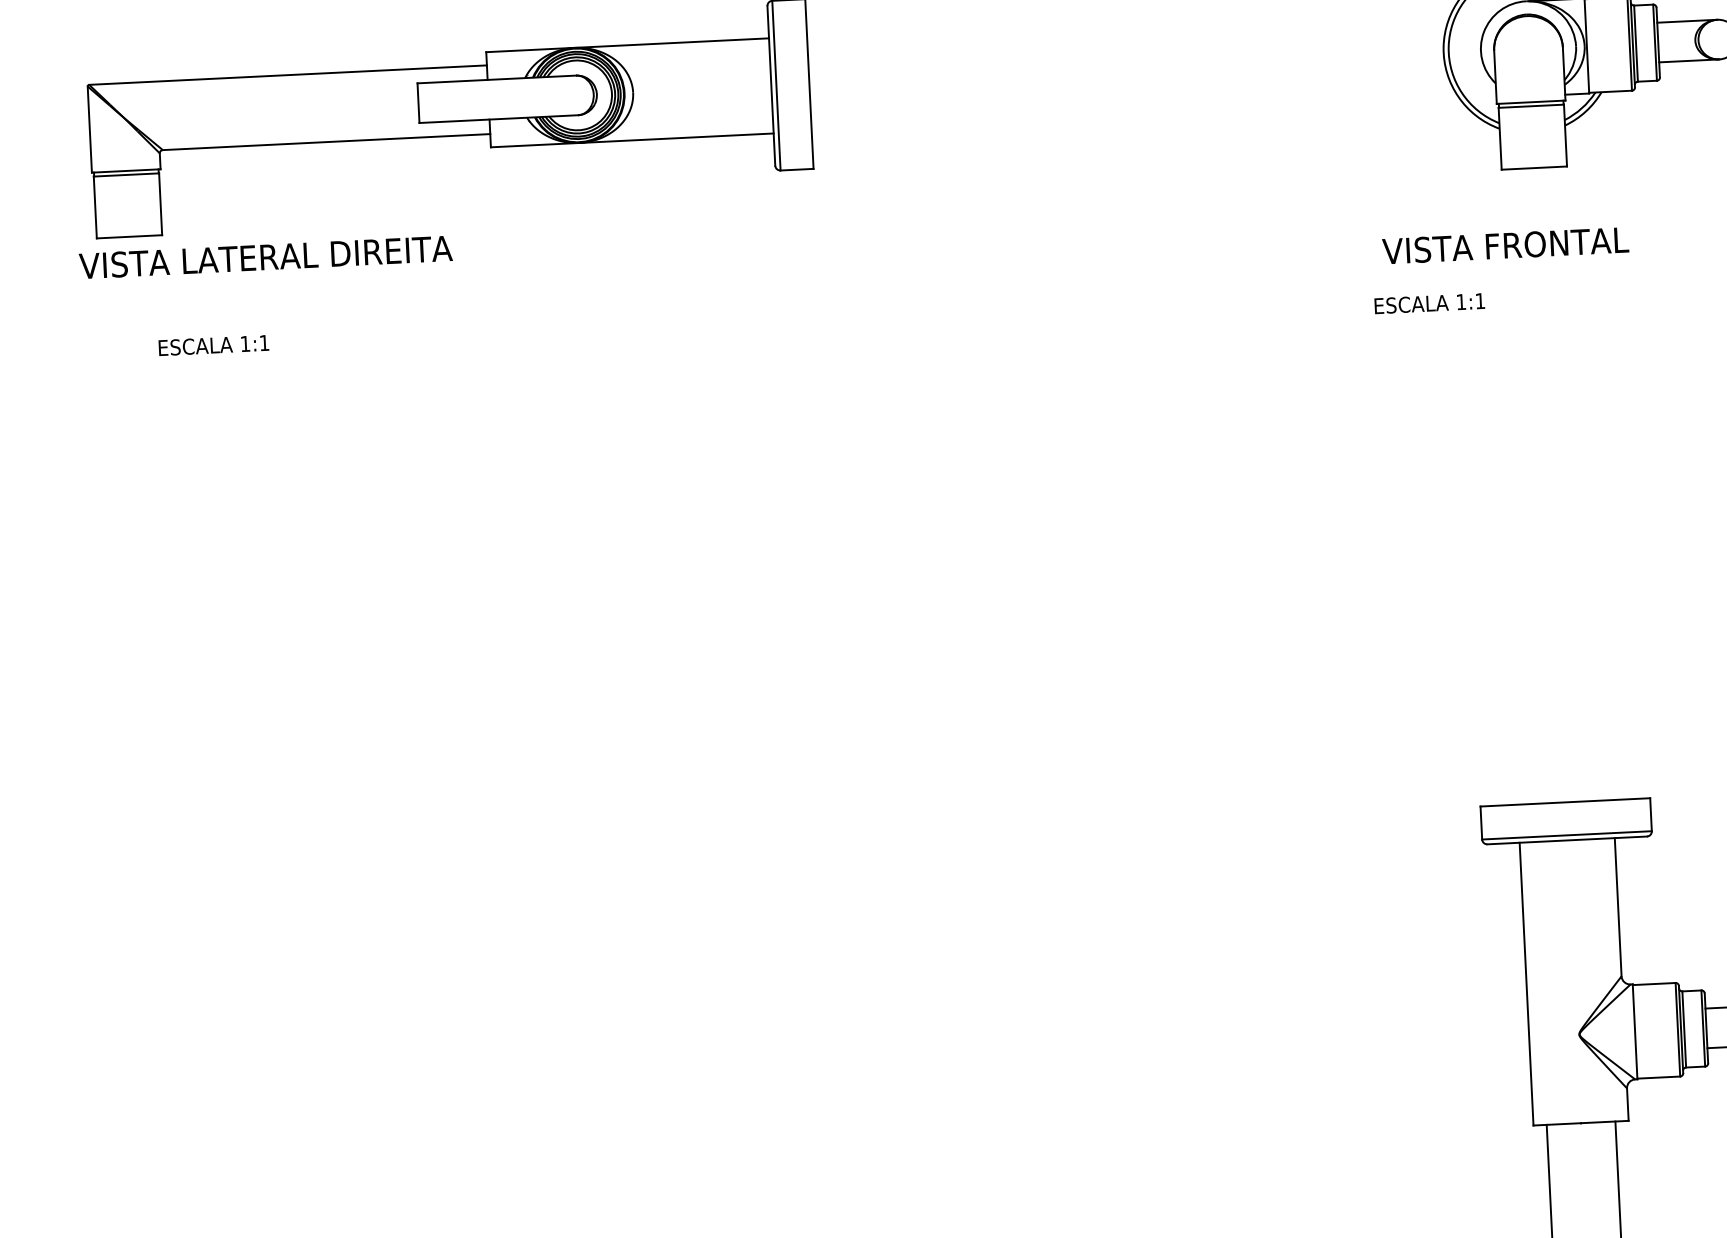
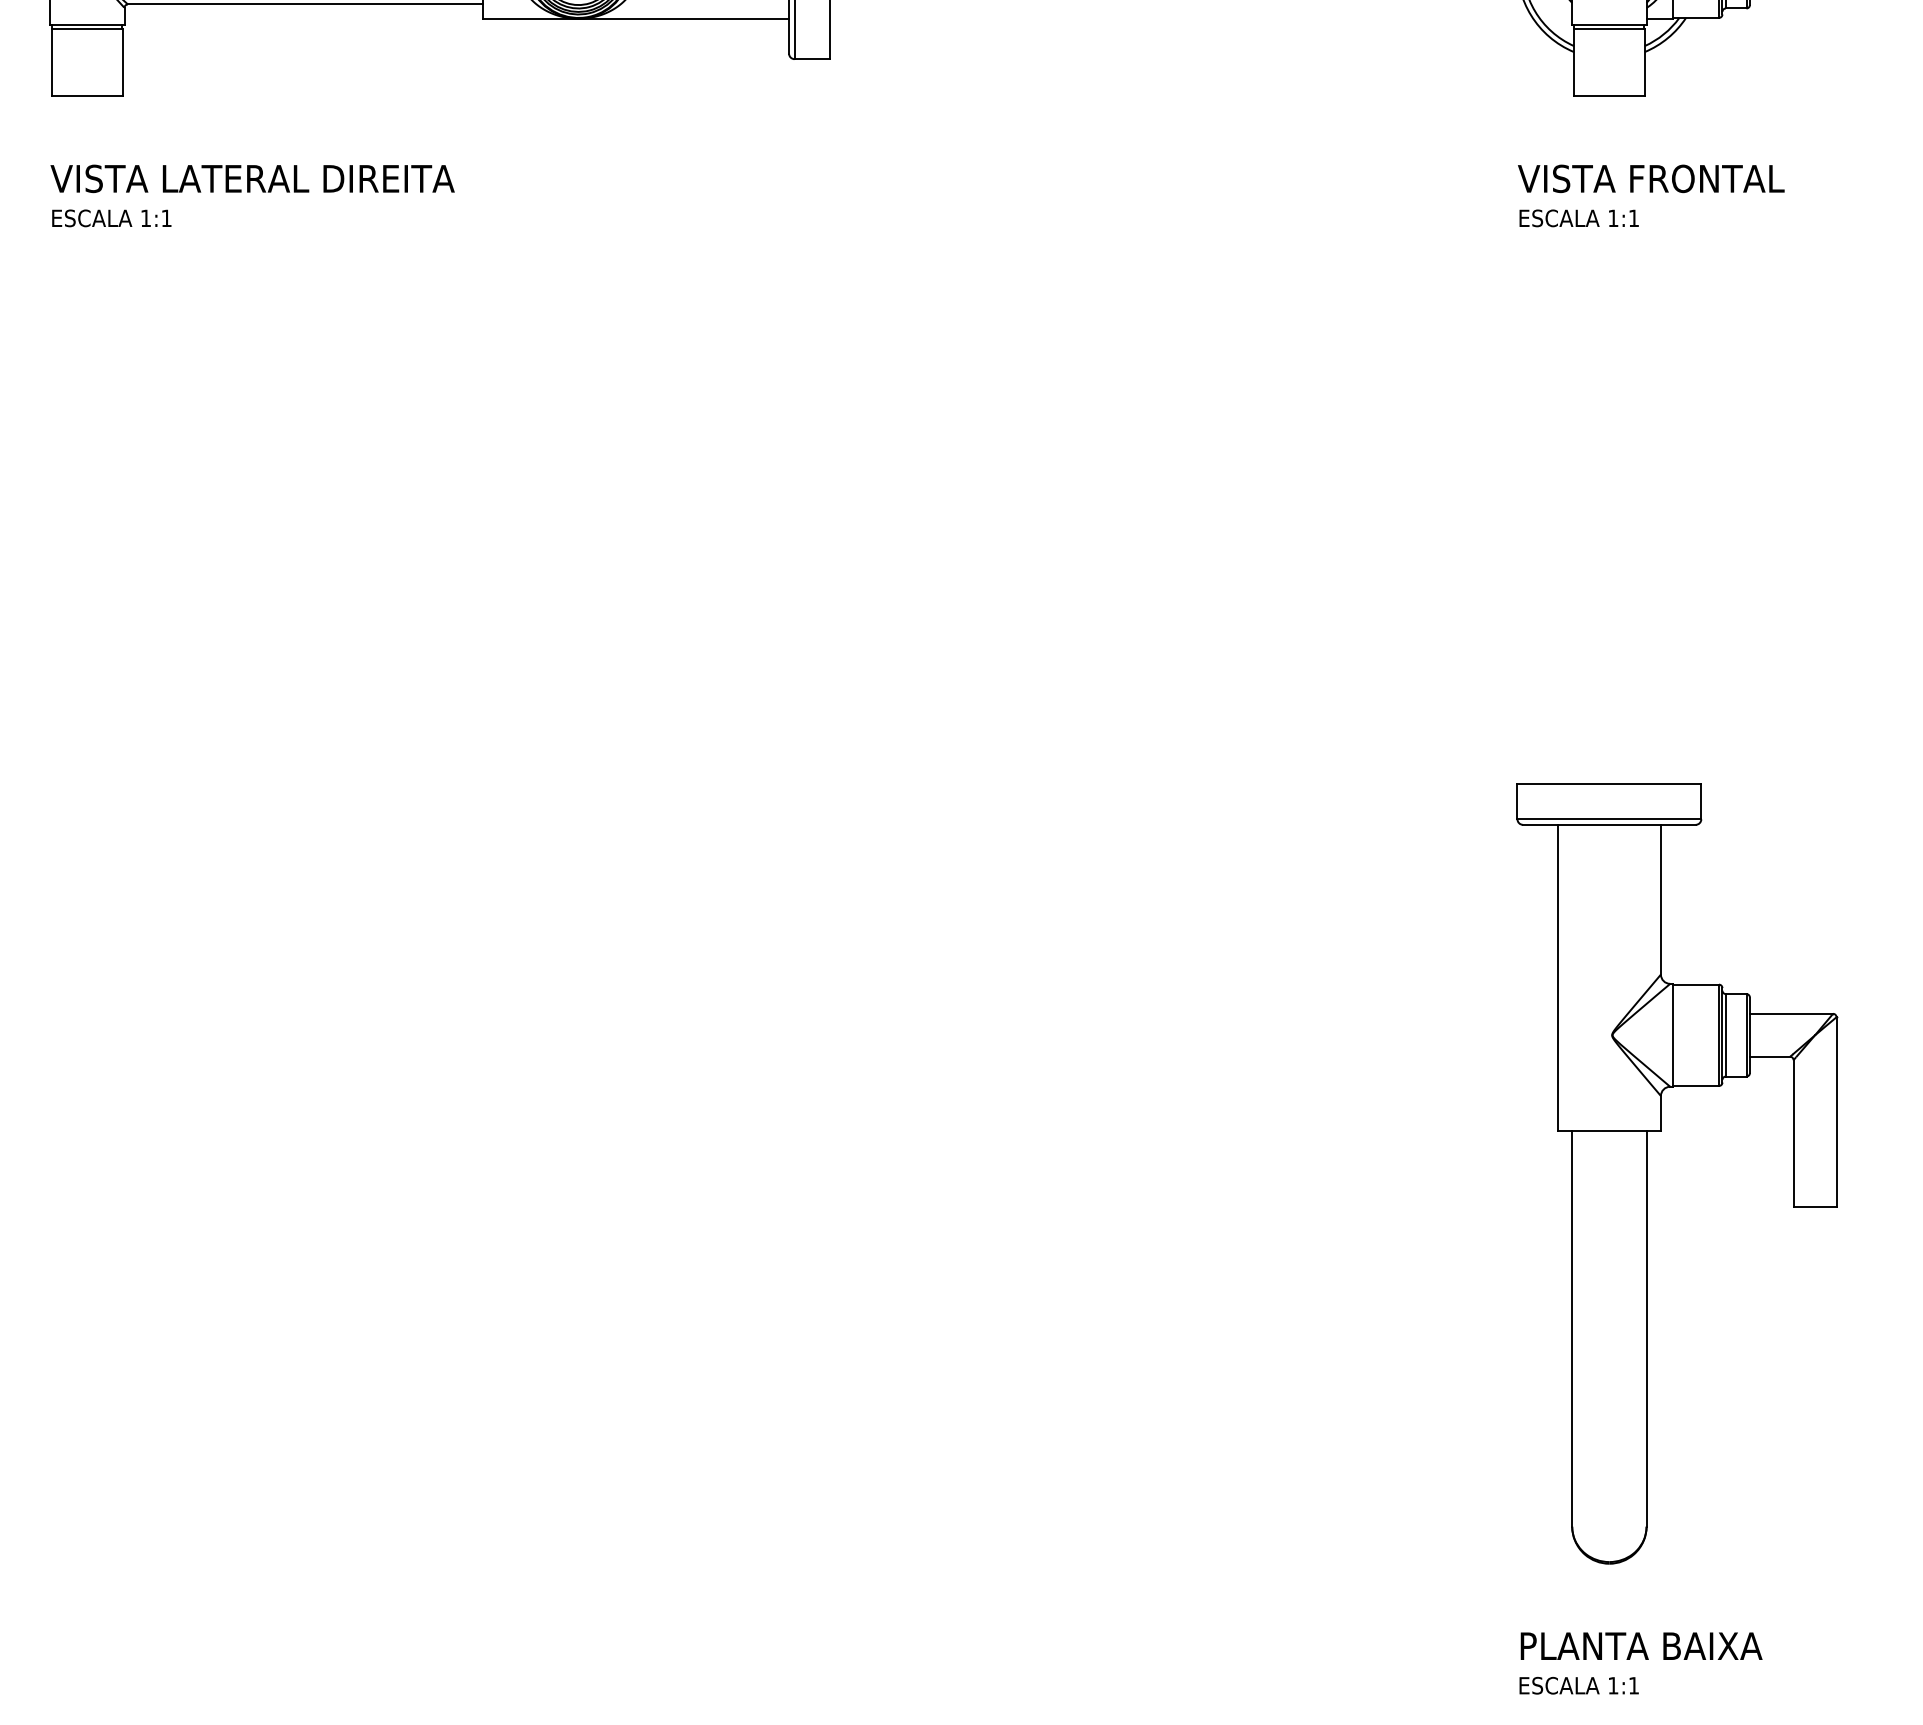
text: (1505, 245) -> (1651, 178), moved
text: (265, 257) -> (252, 178), moved
text: (1429, 303) -> (1578, 218), moved
text: (213, 345) -> (111, 218), moved

